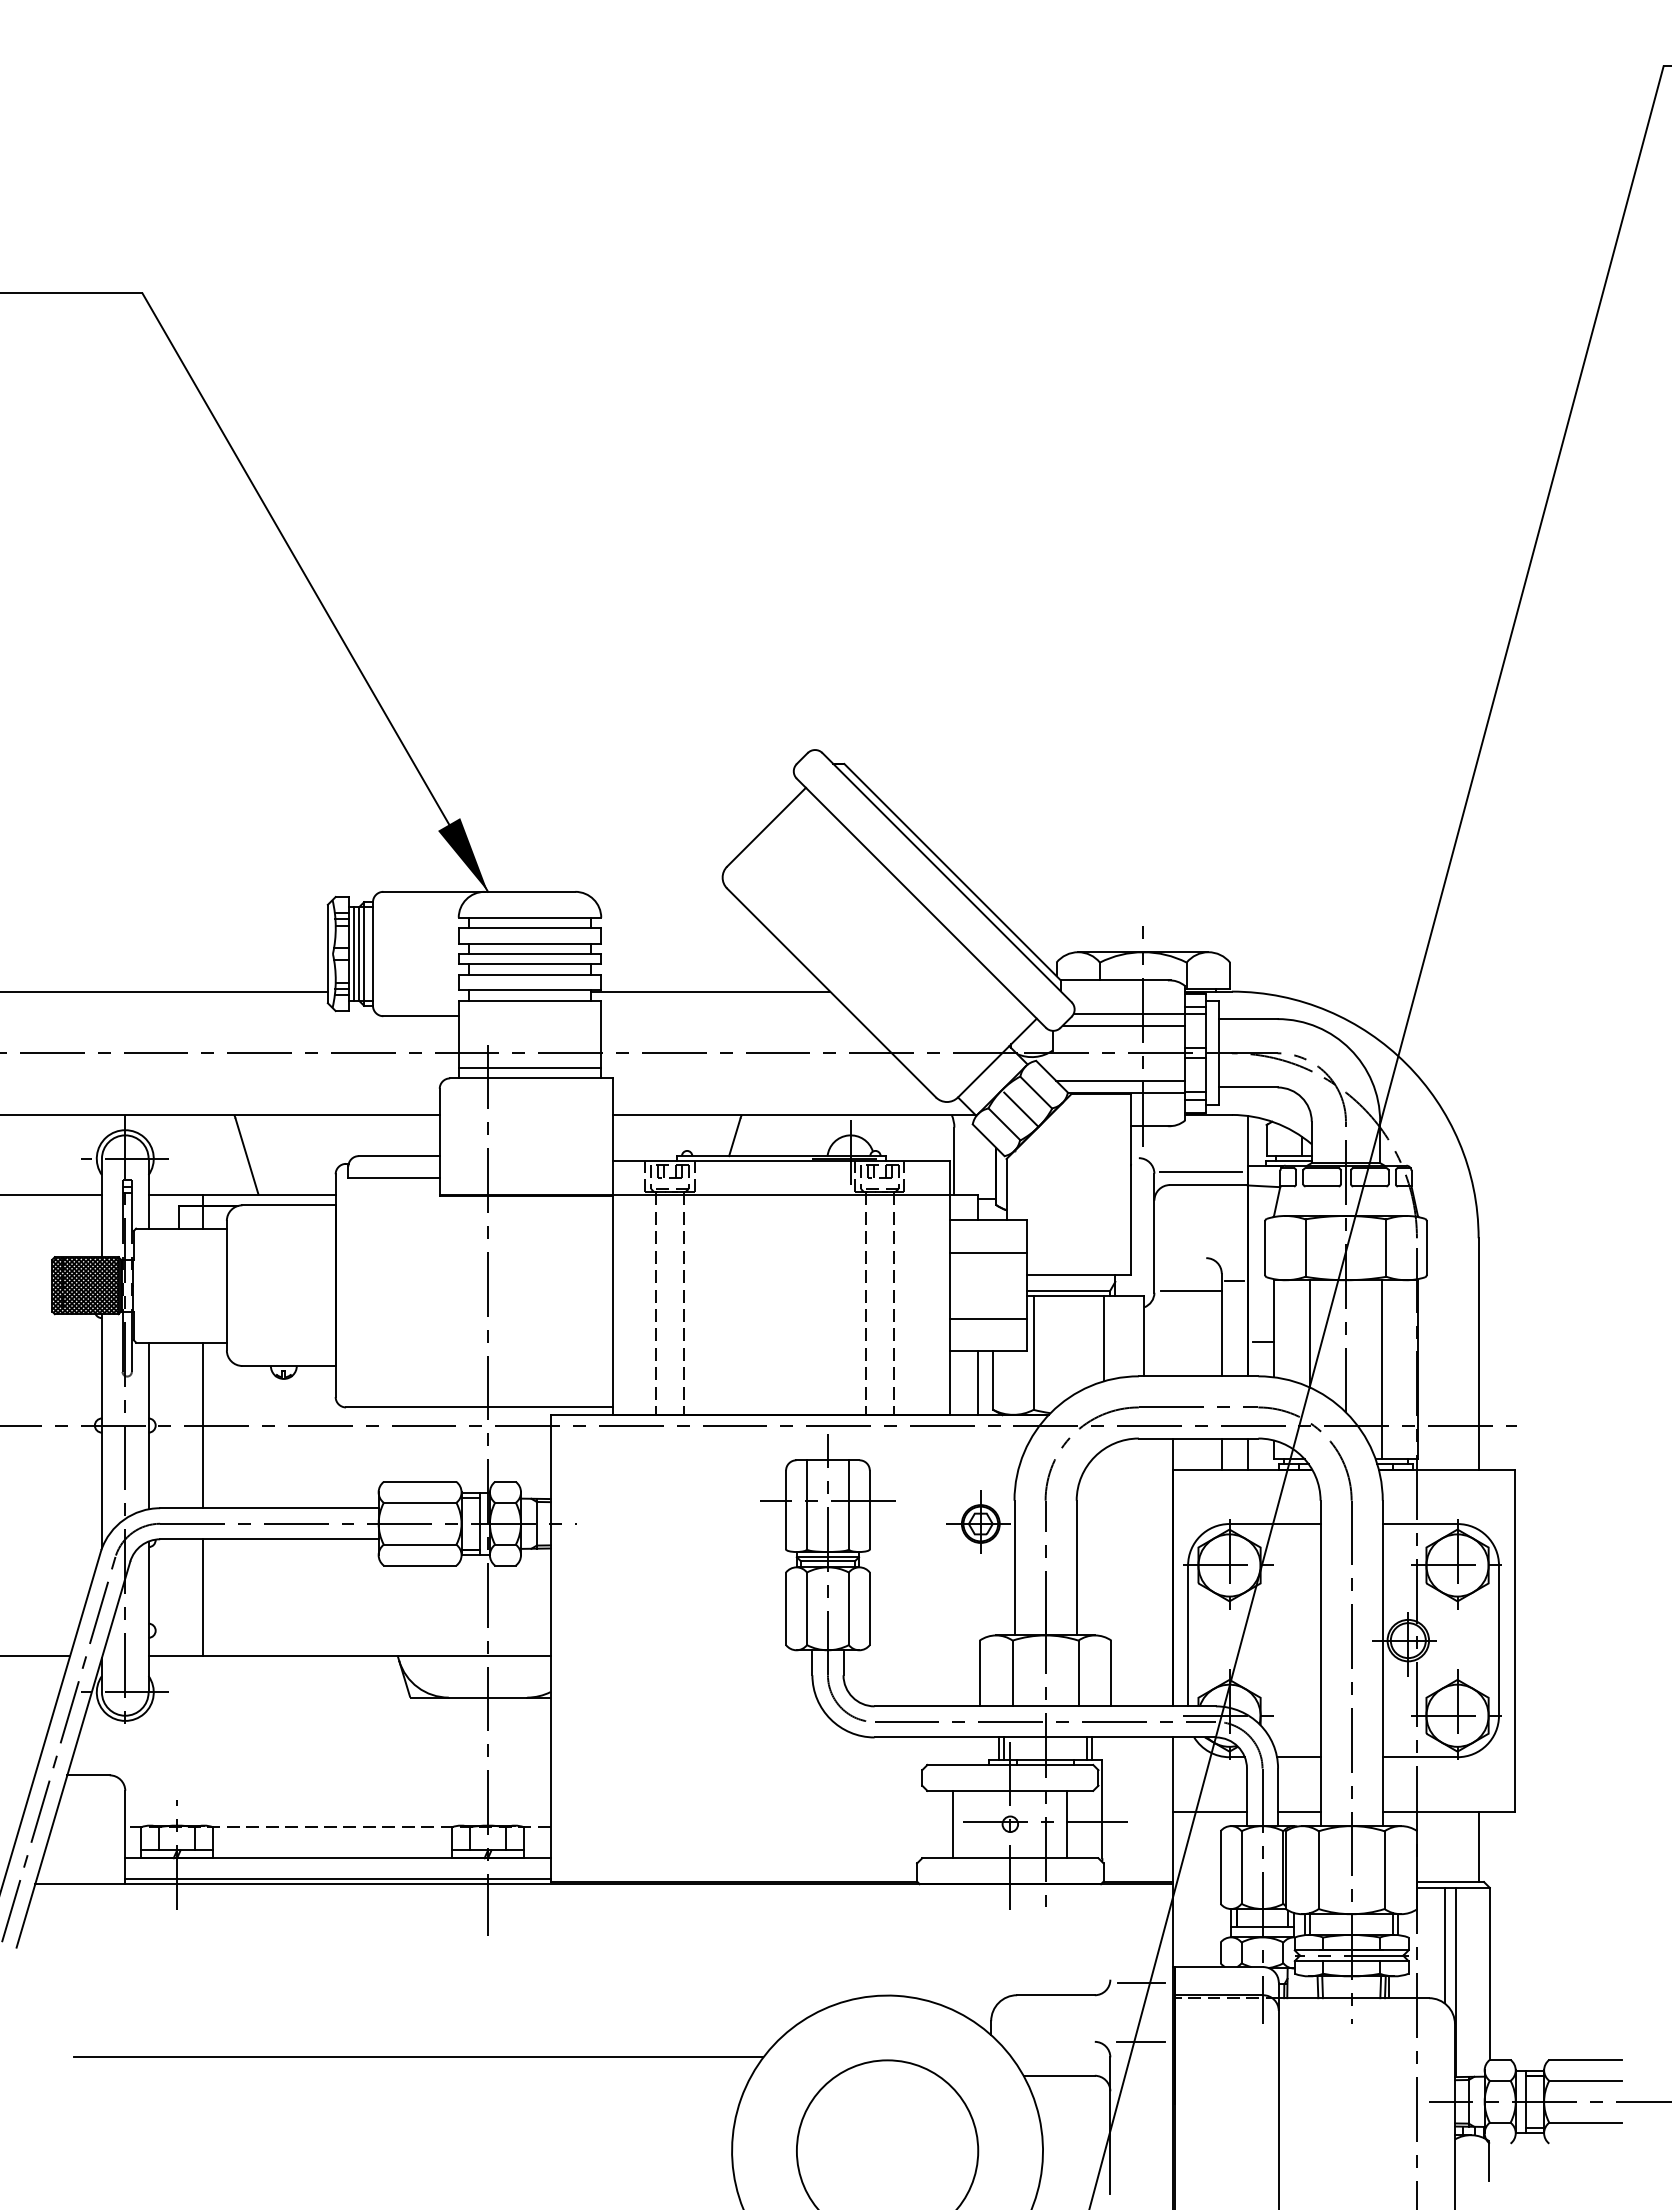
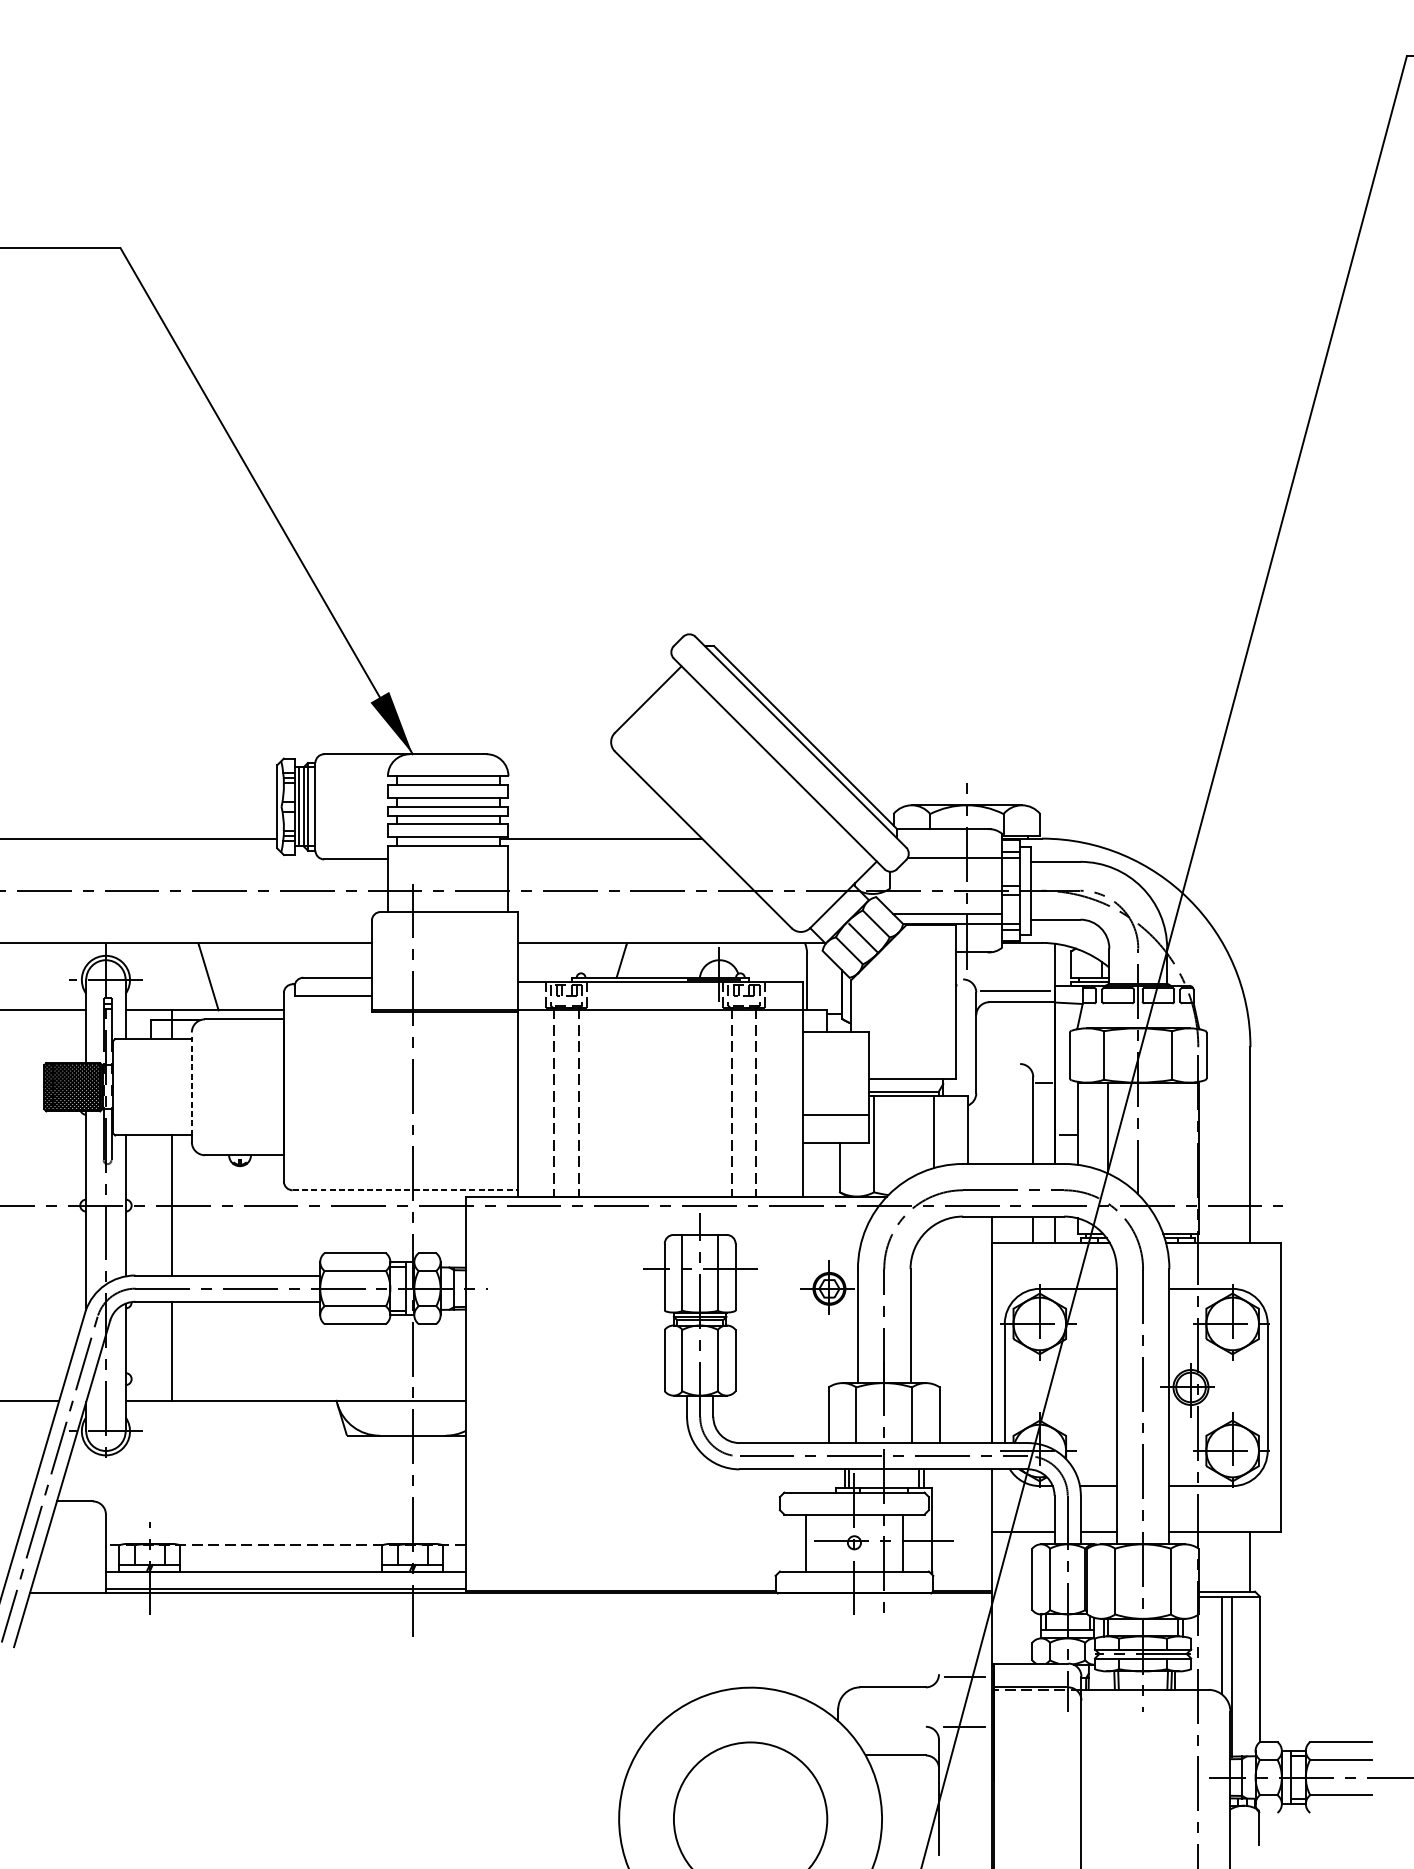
line: (1123, 1025) -> (950, 867), removed
line: (529, 1068) -> (447, 903), removed
line: (988, 1252) -> (835, 1059), removed
line: (226, 1281) -> (191, 1083), solid -> dashed
line: (1190, 1291) -> (1006, 1092), removed
line: (1381, 1369) -> (1168, 1158), removed
line: (978, 1383) -> (827, 1170), removed
line: (479, 1407) -> (405, 1190), solid -> dashed
line: (418, 2057) -> (353, 1740), removed

